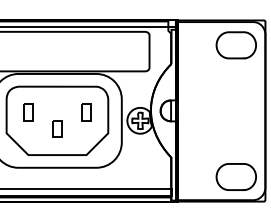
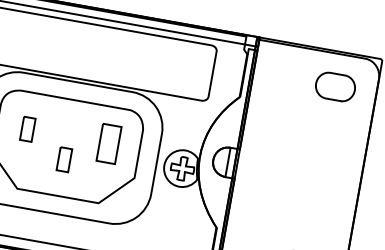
part: (235, 45) -> (334, 86), size x0.7
part: (86, 112) -> (109, 143), size x1.6

